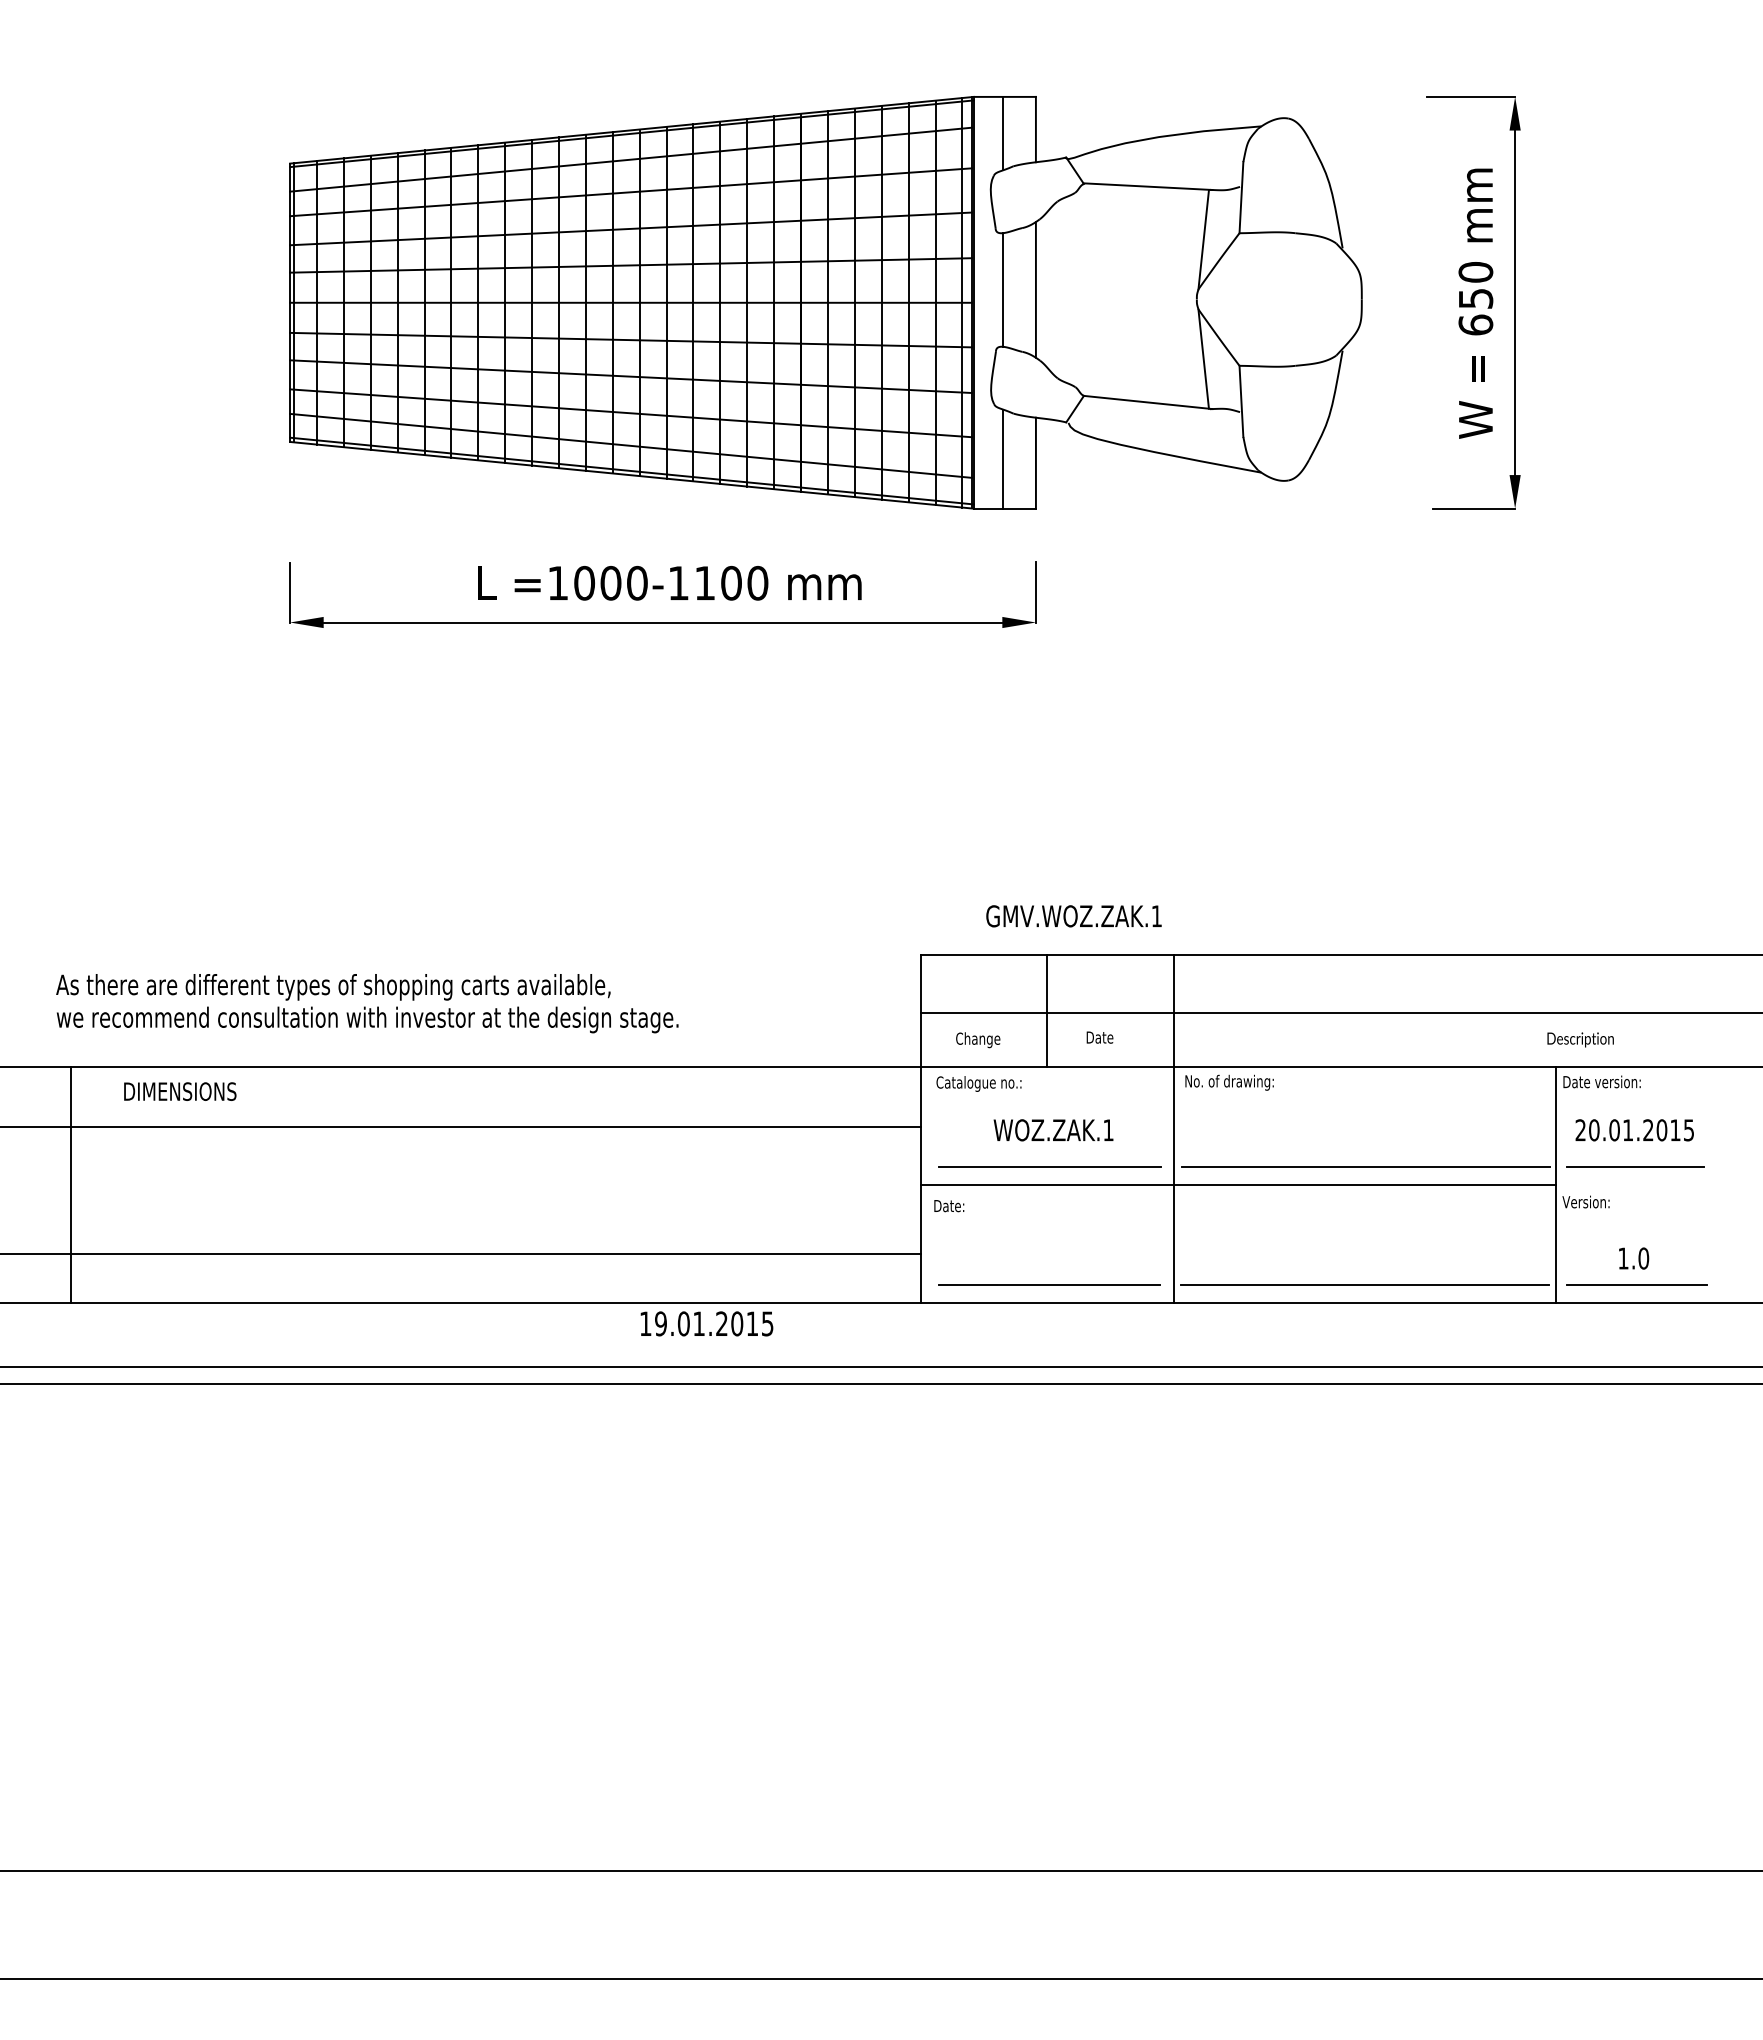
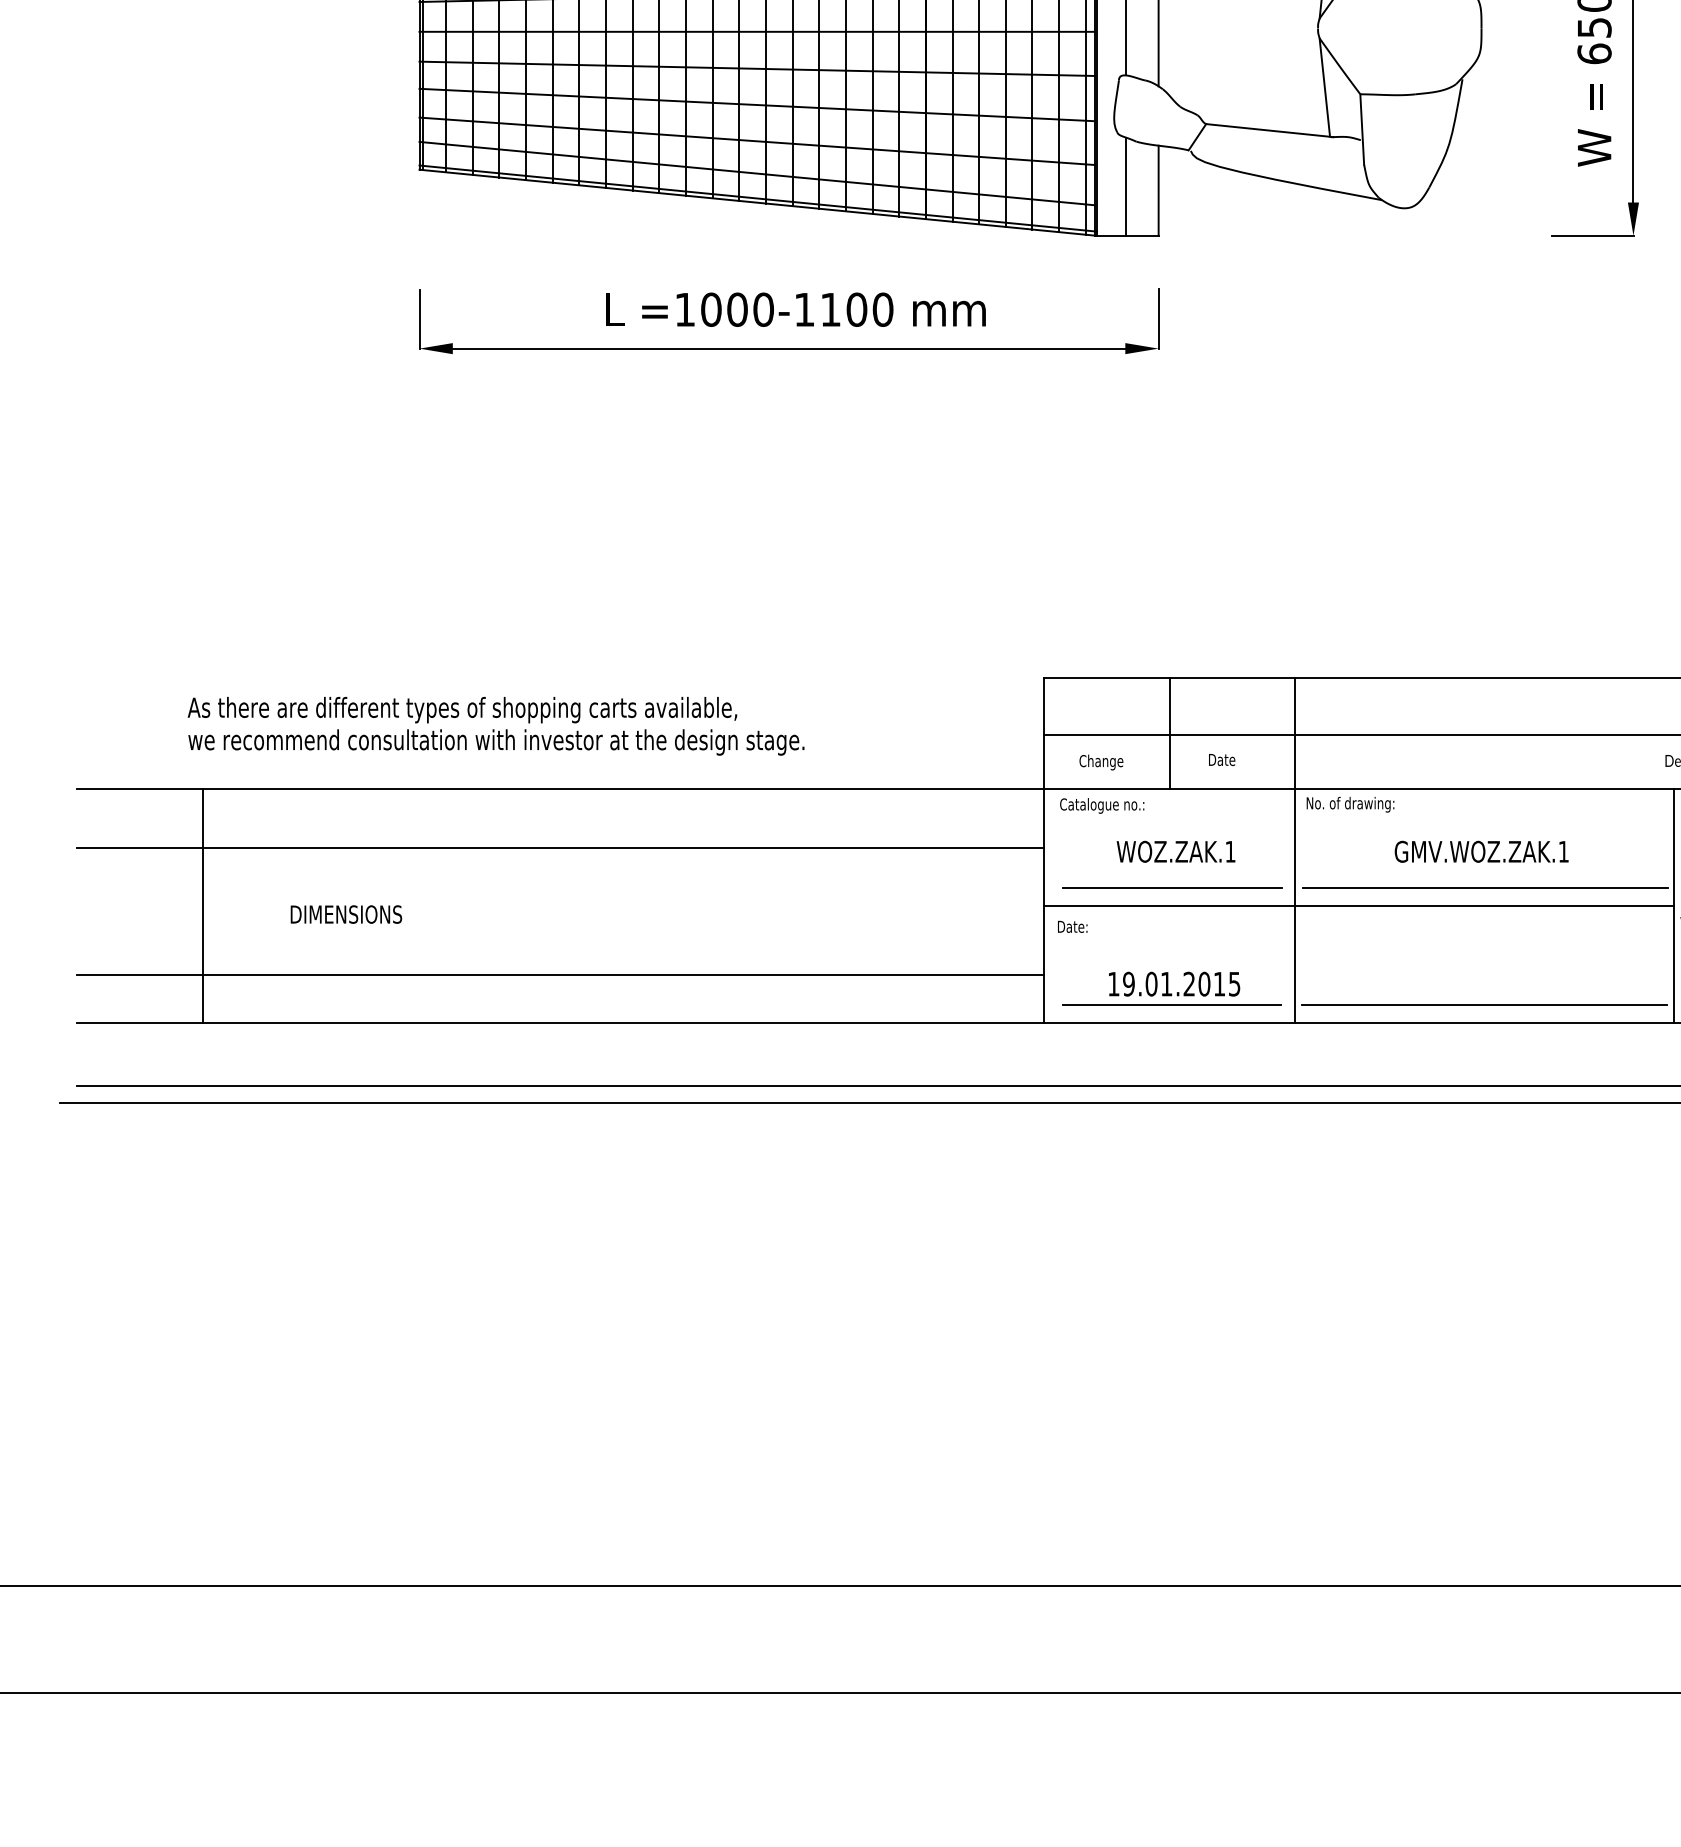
text: (1073, 916) -> (1481, 852), moved
text: (180, 1091) -> (346, 914), moved
text: (706, 1323) -> (1174, 983), moved

